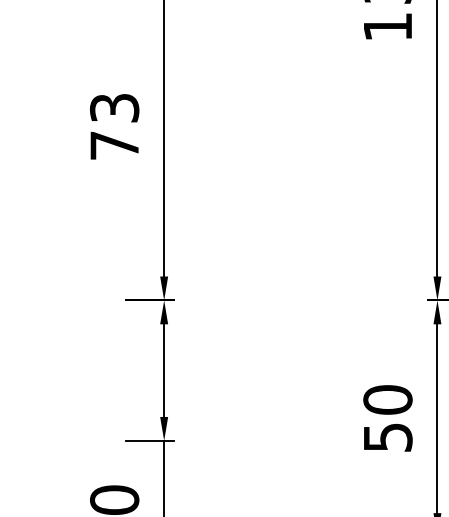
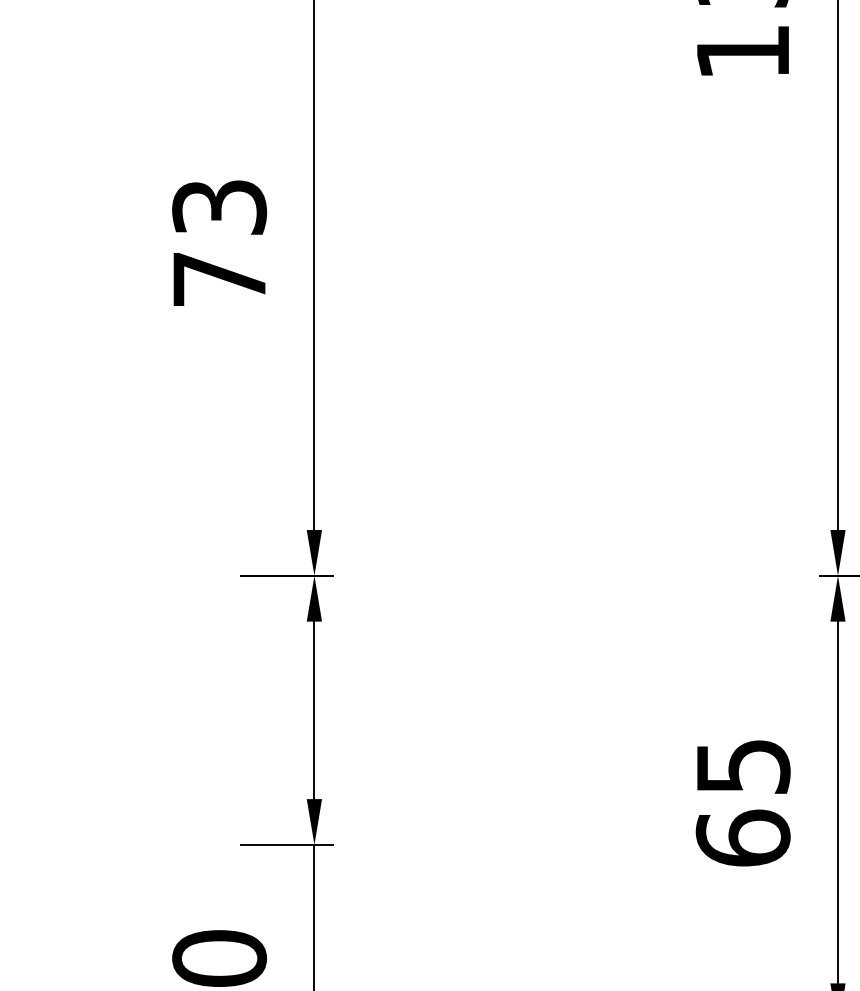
text: (387, 418) -> (742, 802), 50 -> 65

